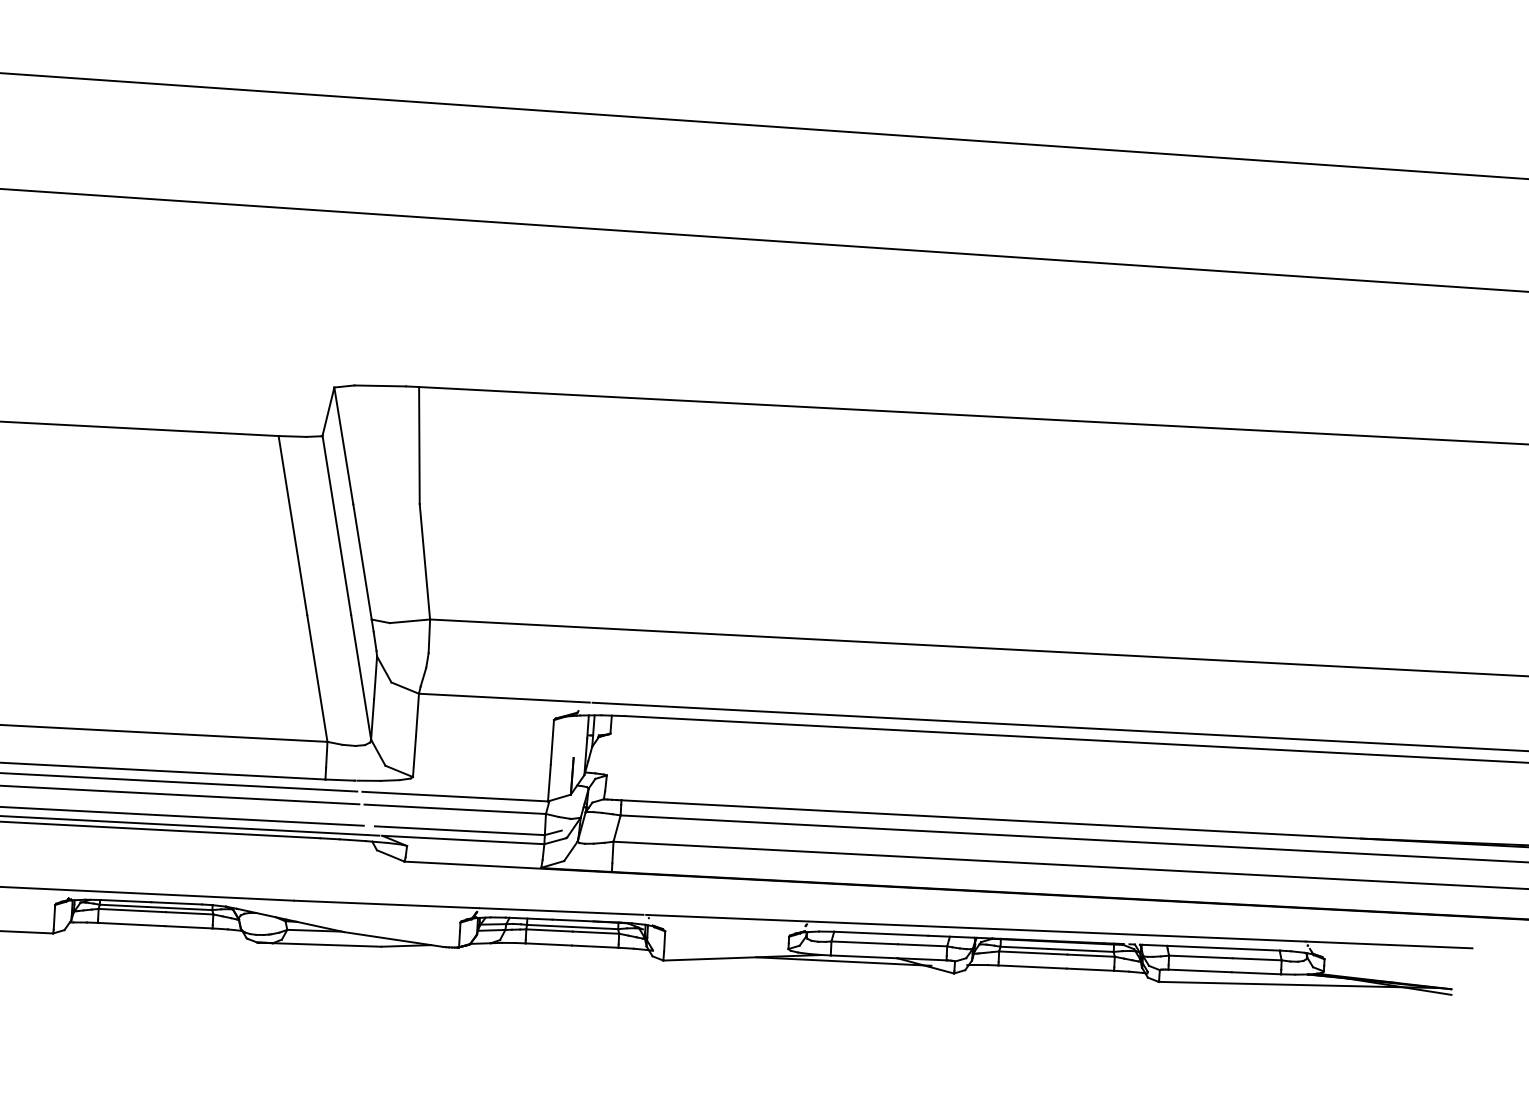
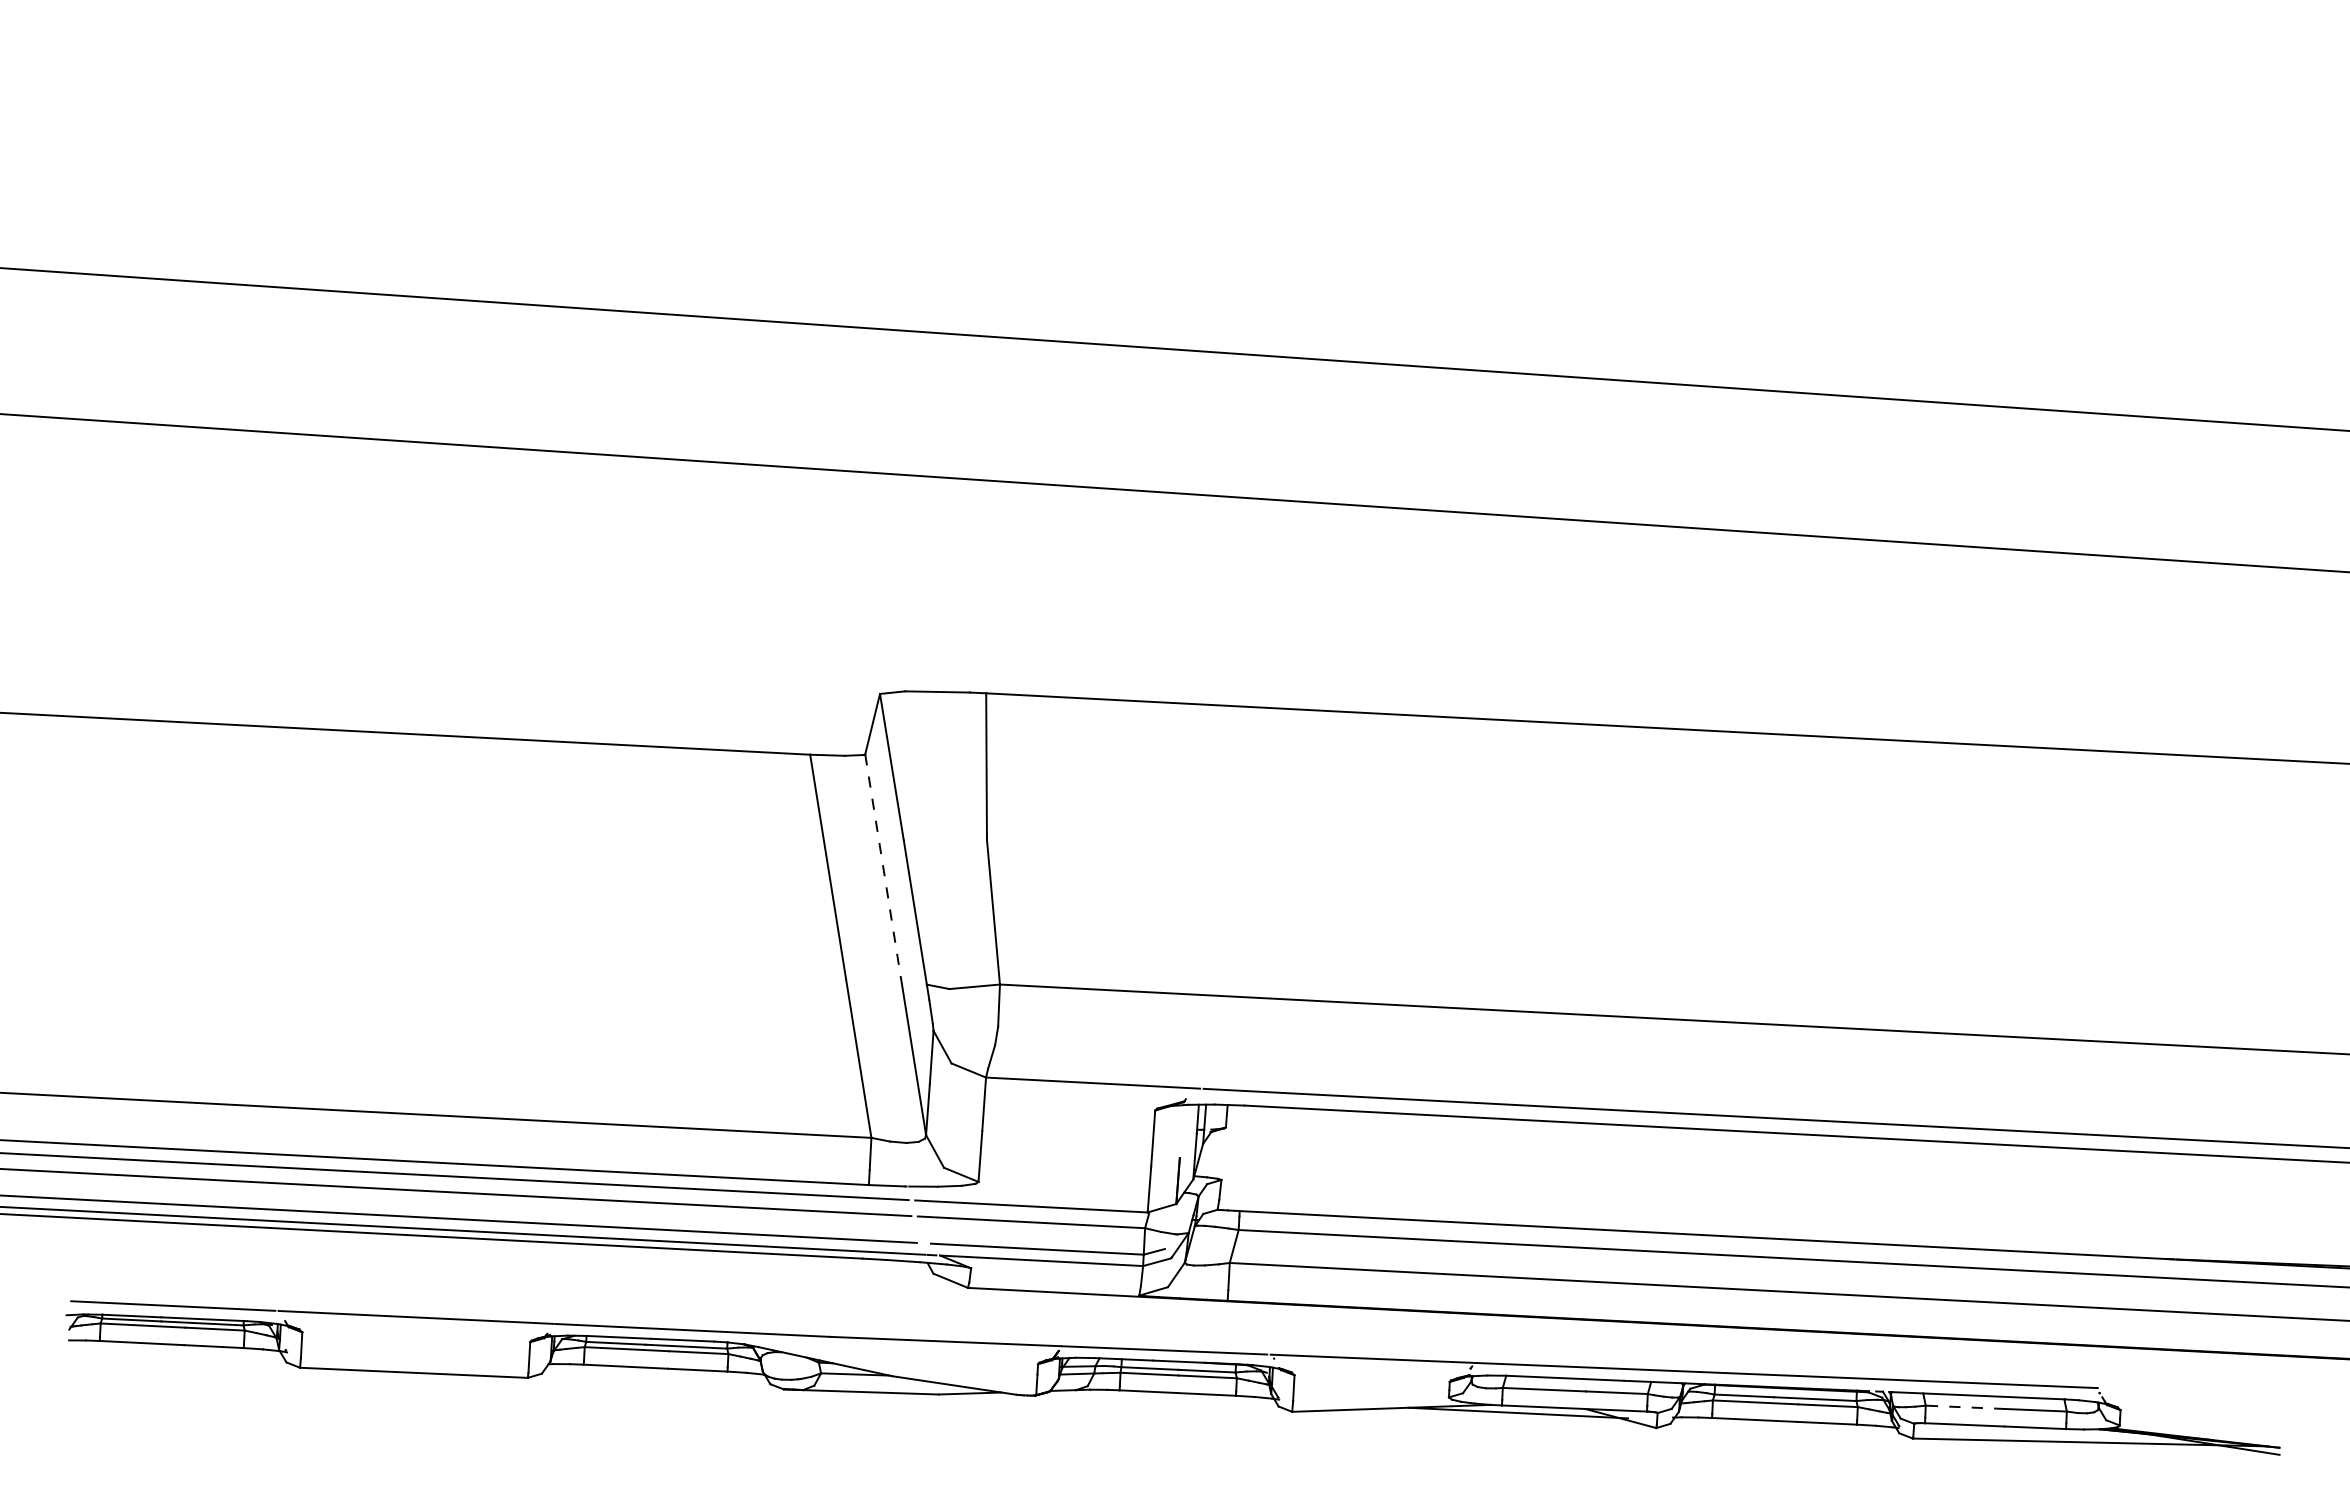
line: (337, 525) -> (883, 866), solid -> dashed
line: (1389, 945) -> (2201, 1392), removed
line: (1200, 957) -> (1965, 1407), solid -> dashed

